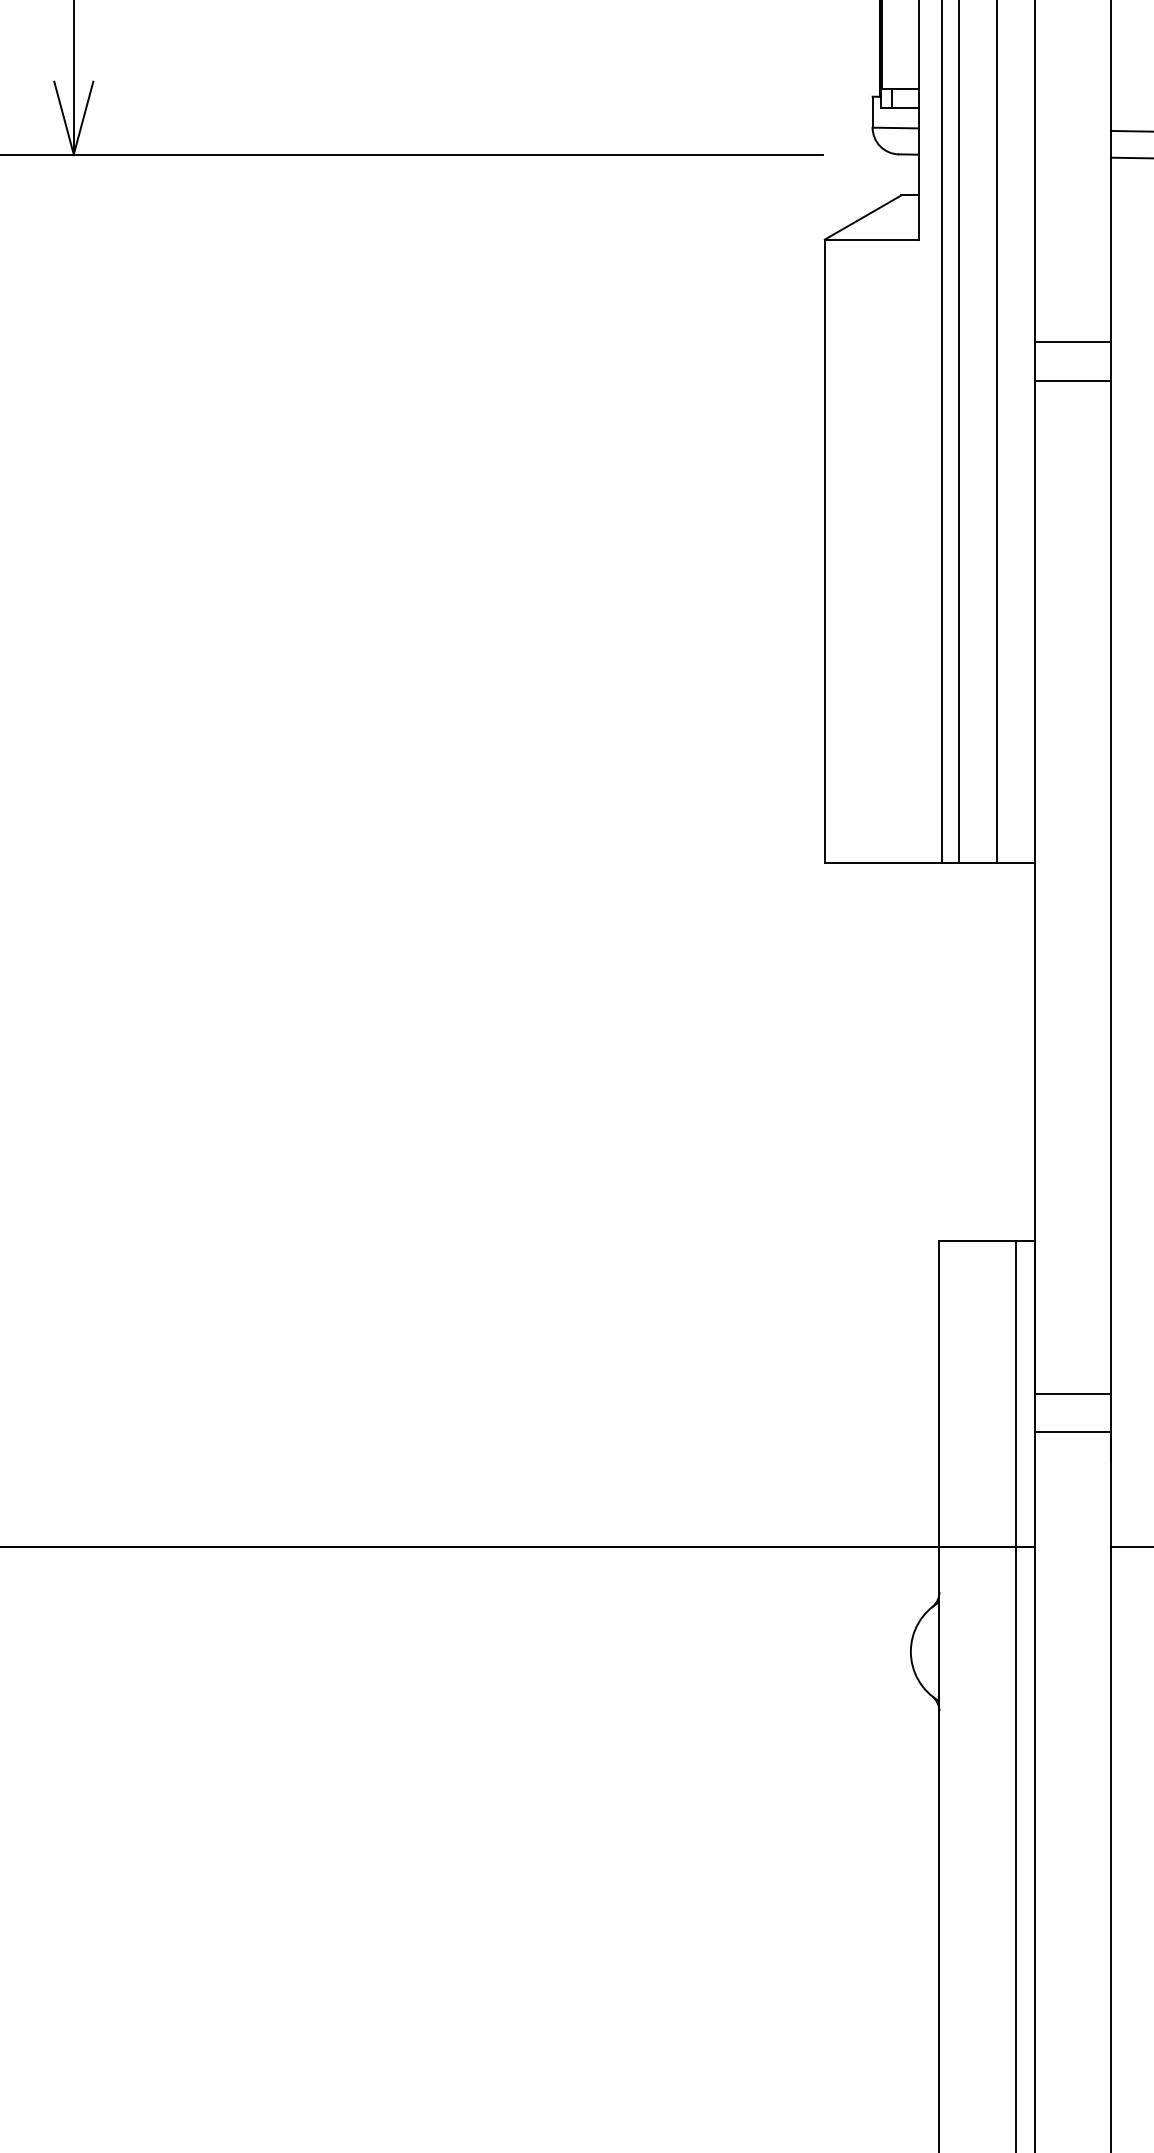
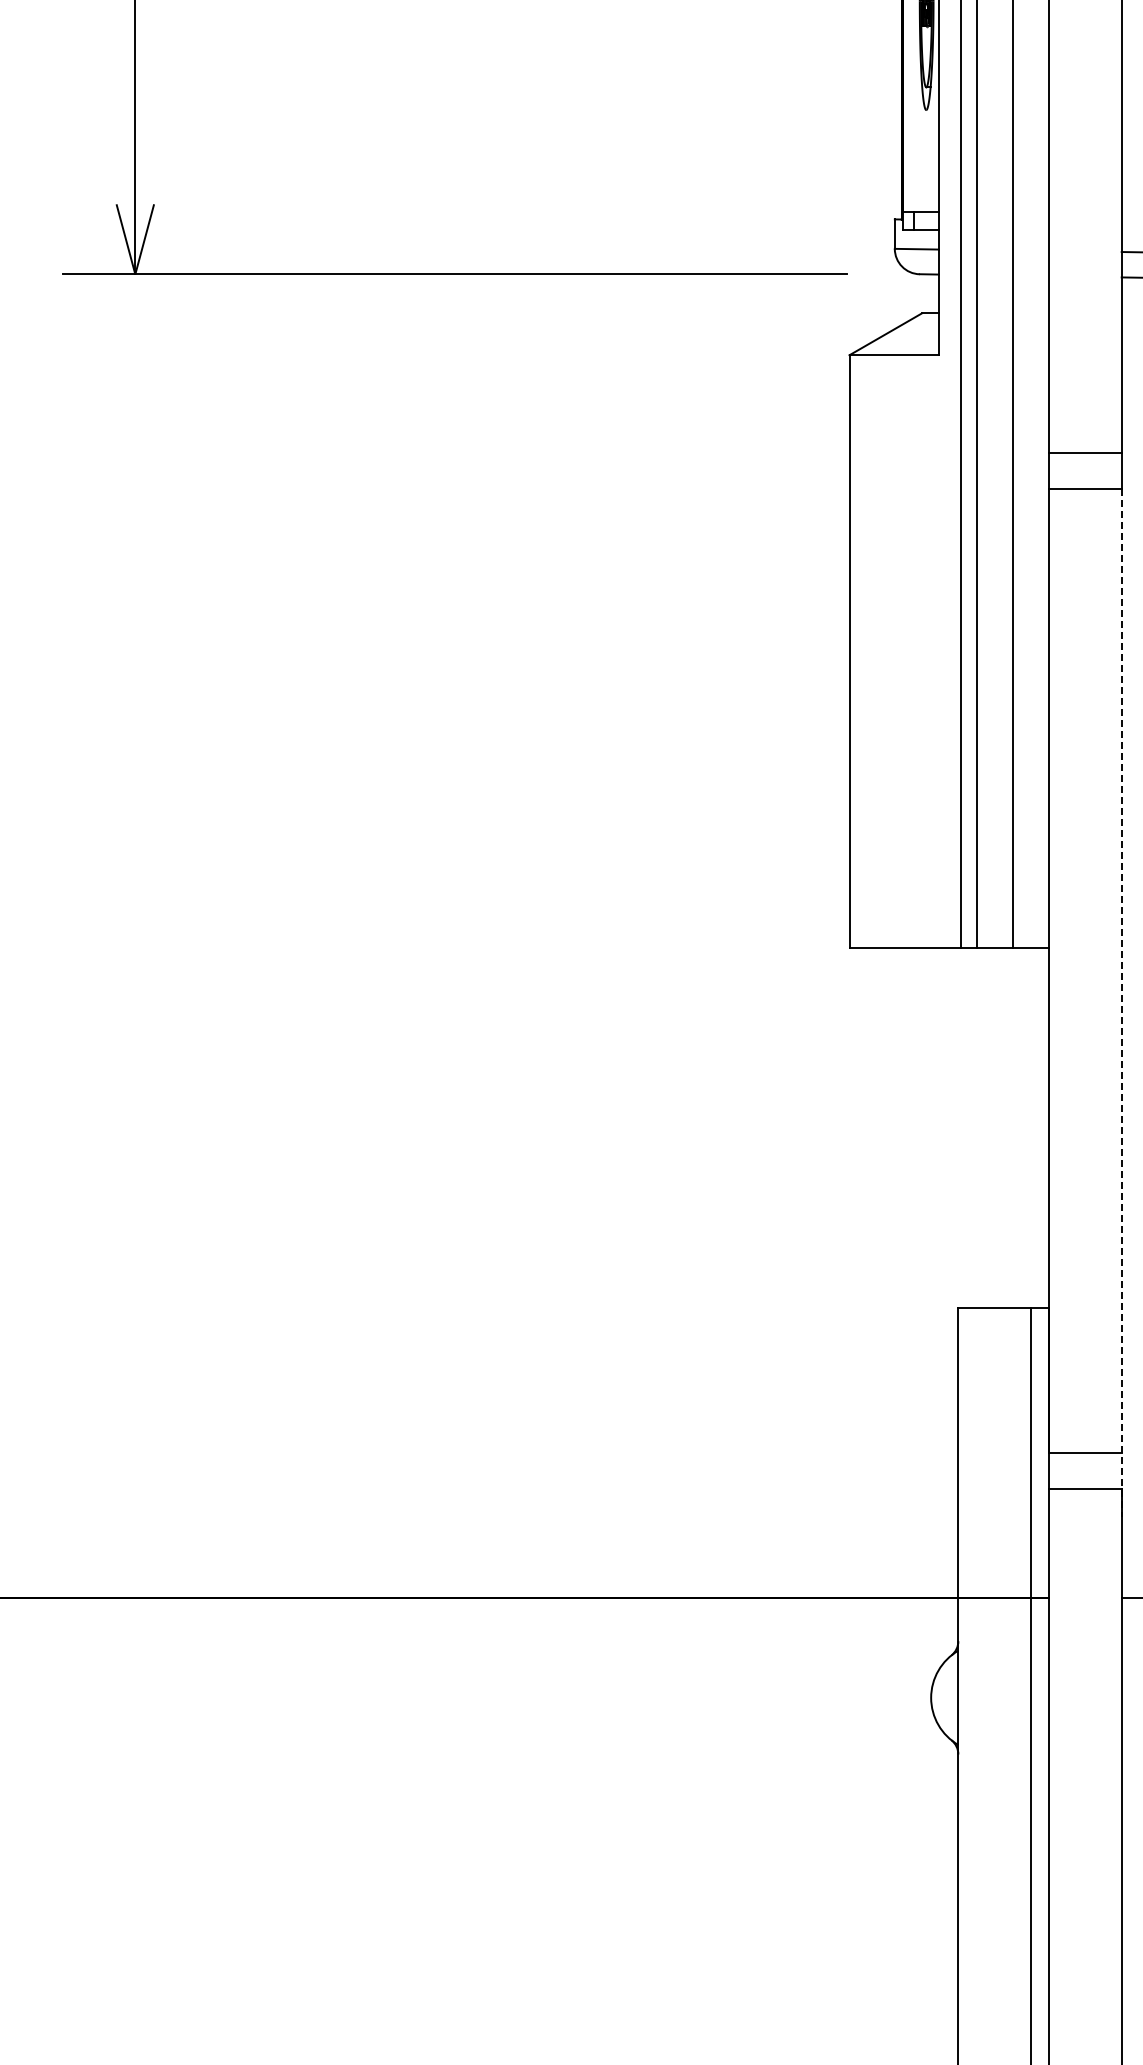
line: (1111, 921) -> (1121, 1003), solid -> dashed

